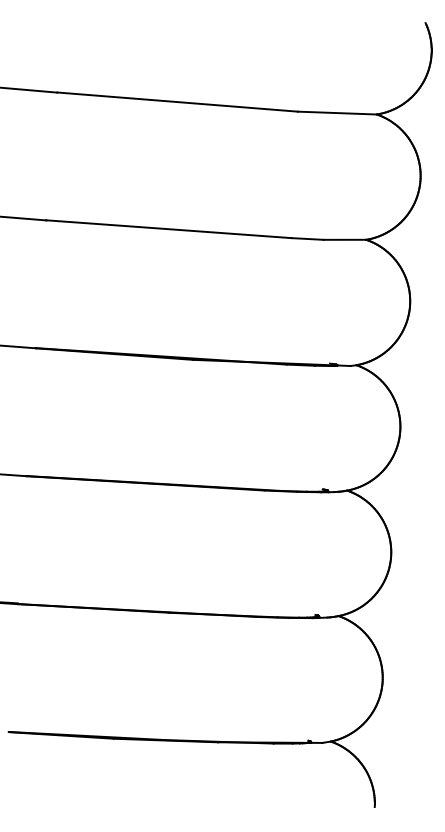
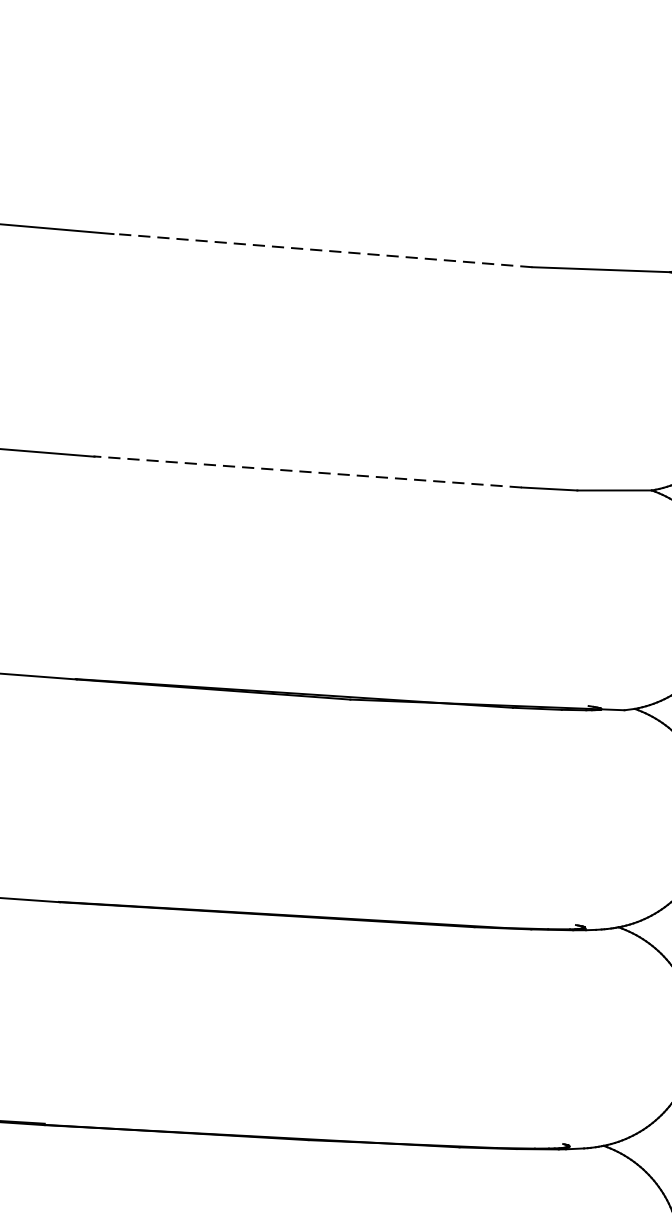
line: (177, 102) -> (322, 251), solid -> dashed
line: (168, 229) -> (307, 472), solid -> dashed

